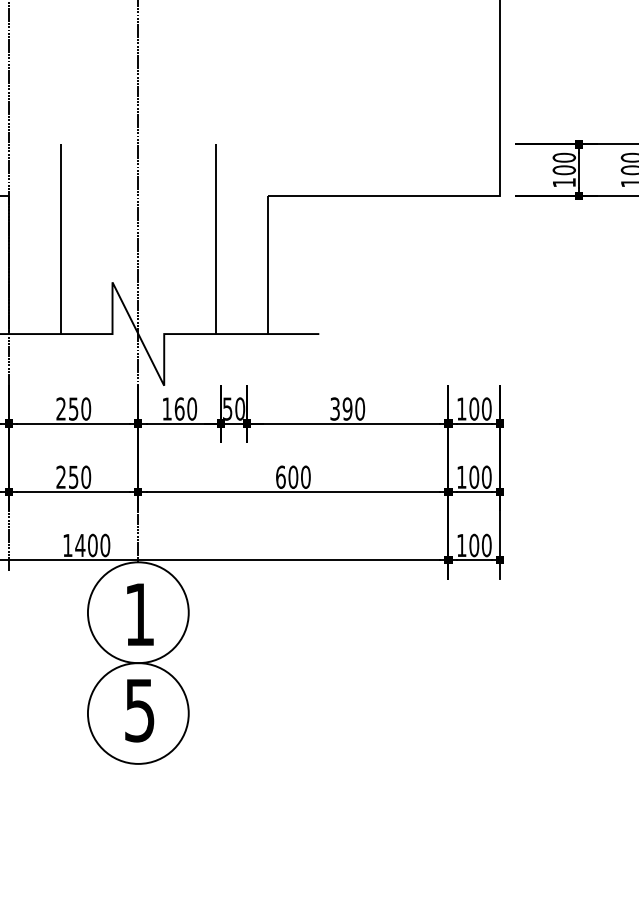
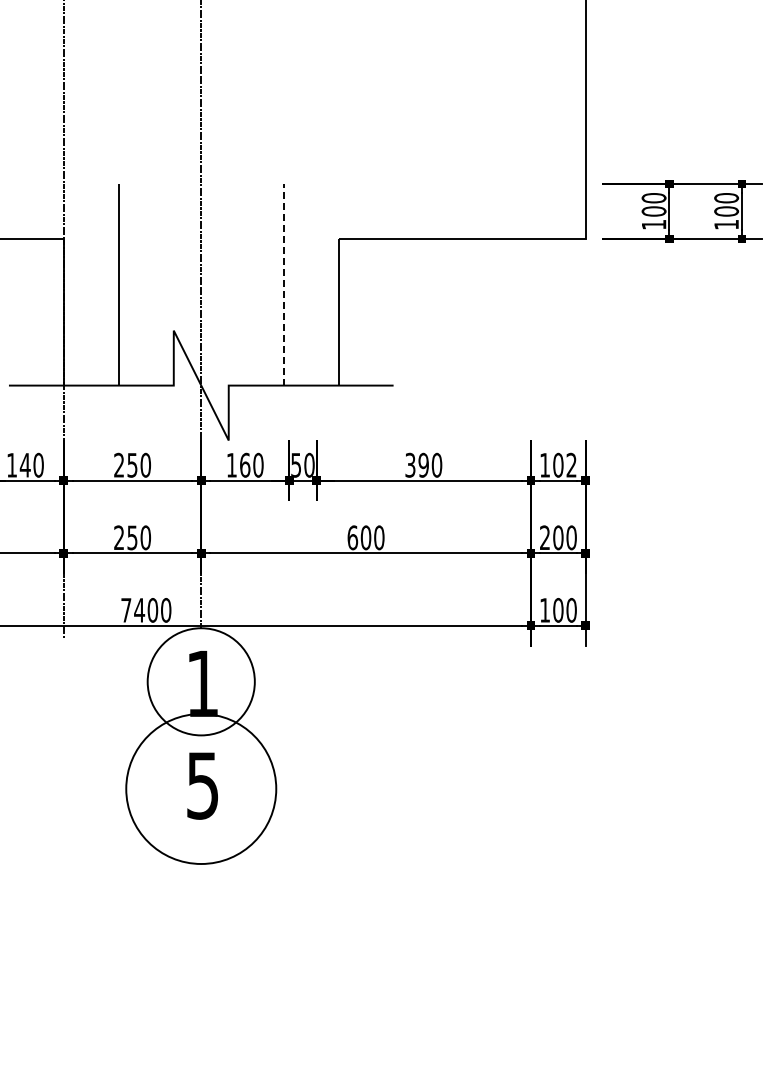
line: (215, 238) -> (283, 284), solid -> dashed
text: (486, 408) -> (571, 464), 100 -> 102
text: (461, 476) -> (544, 537), 100 -> 200
text: (68, 545) -> (126, 610), 1400 -> 7400
circle: (137, 713) -> (200, 788), size x1.4

